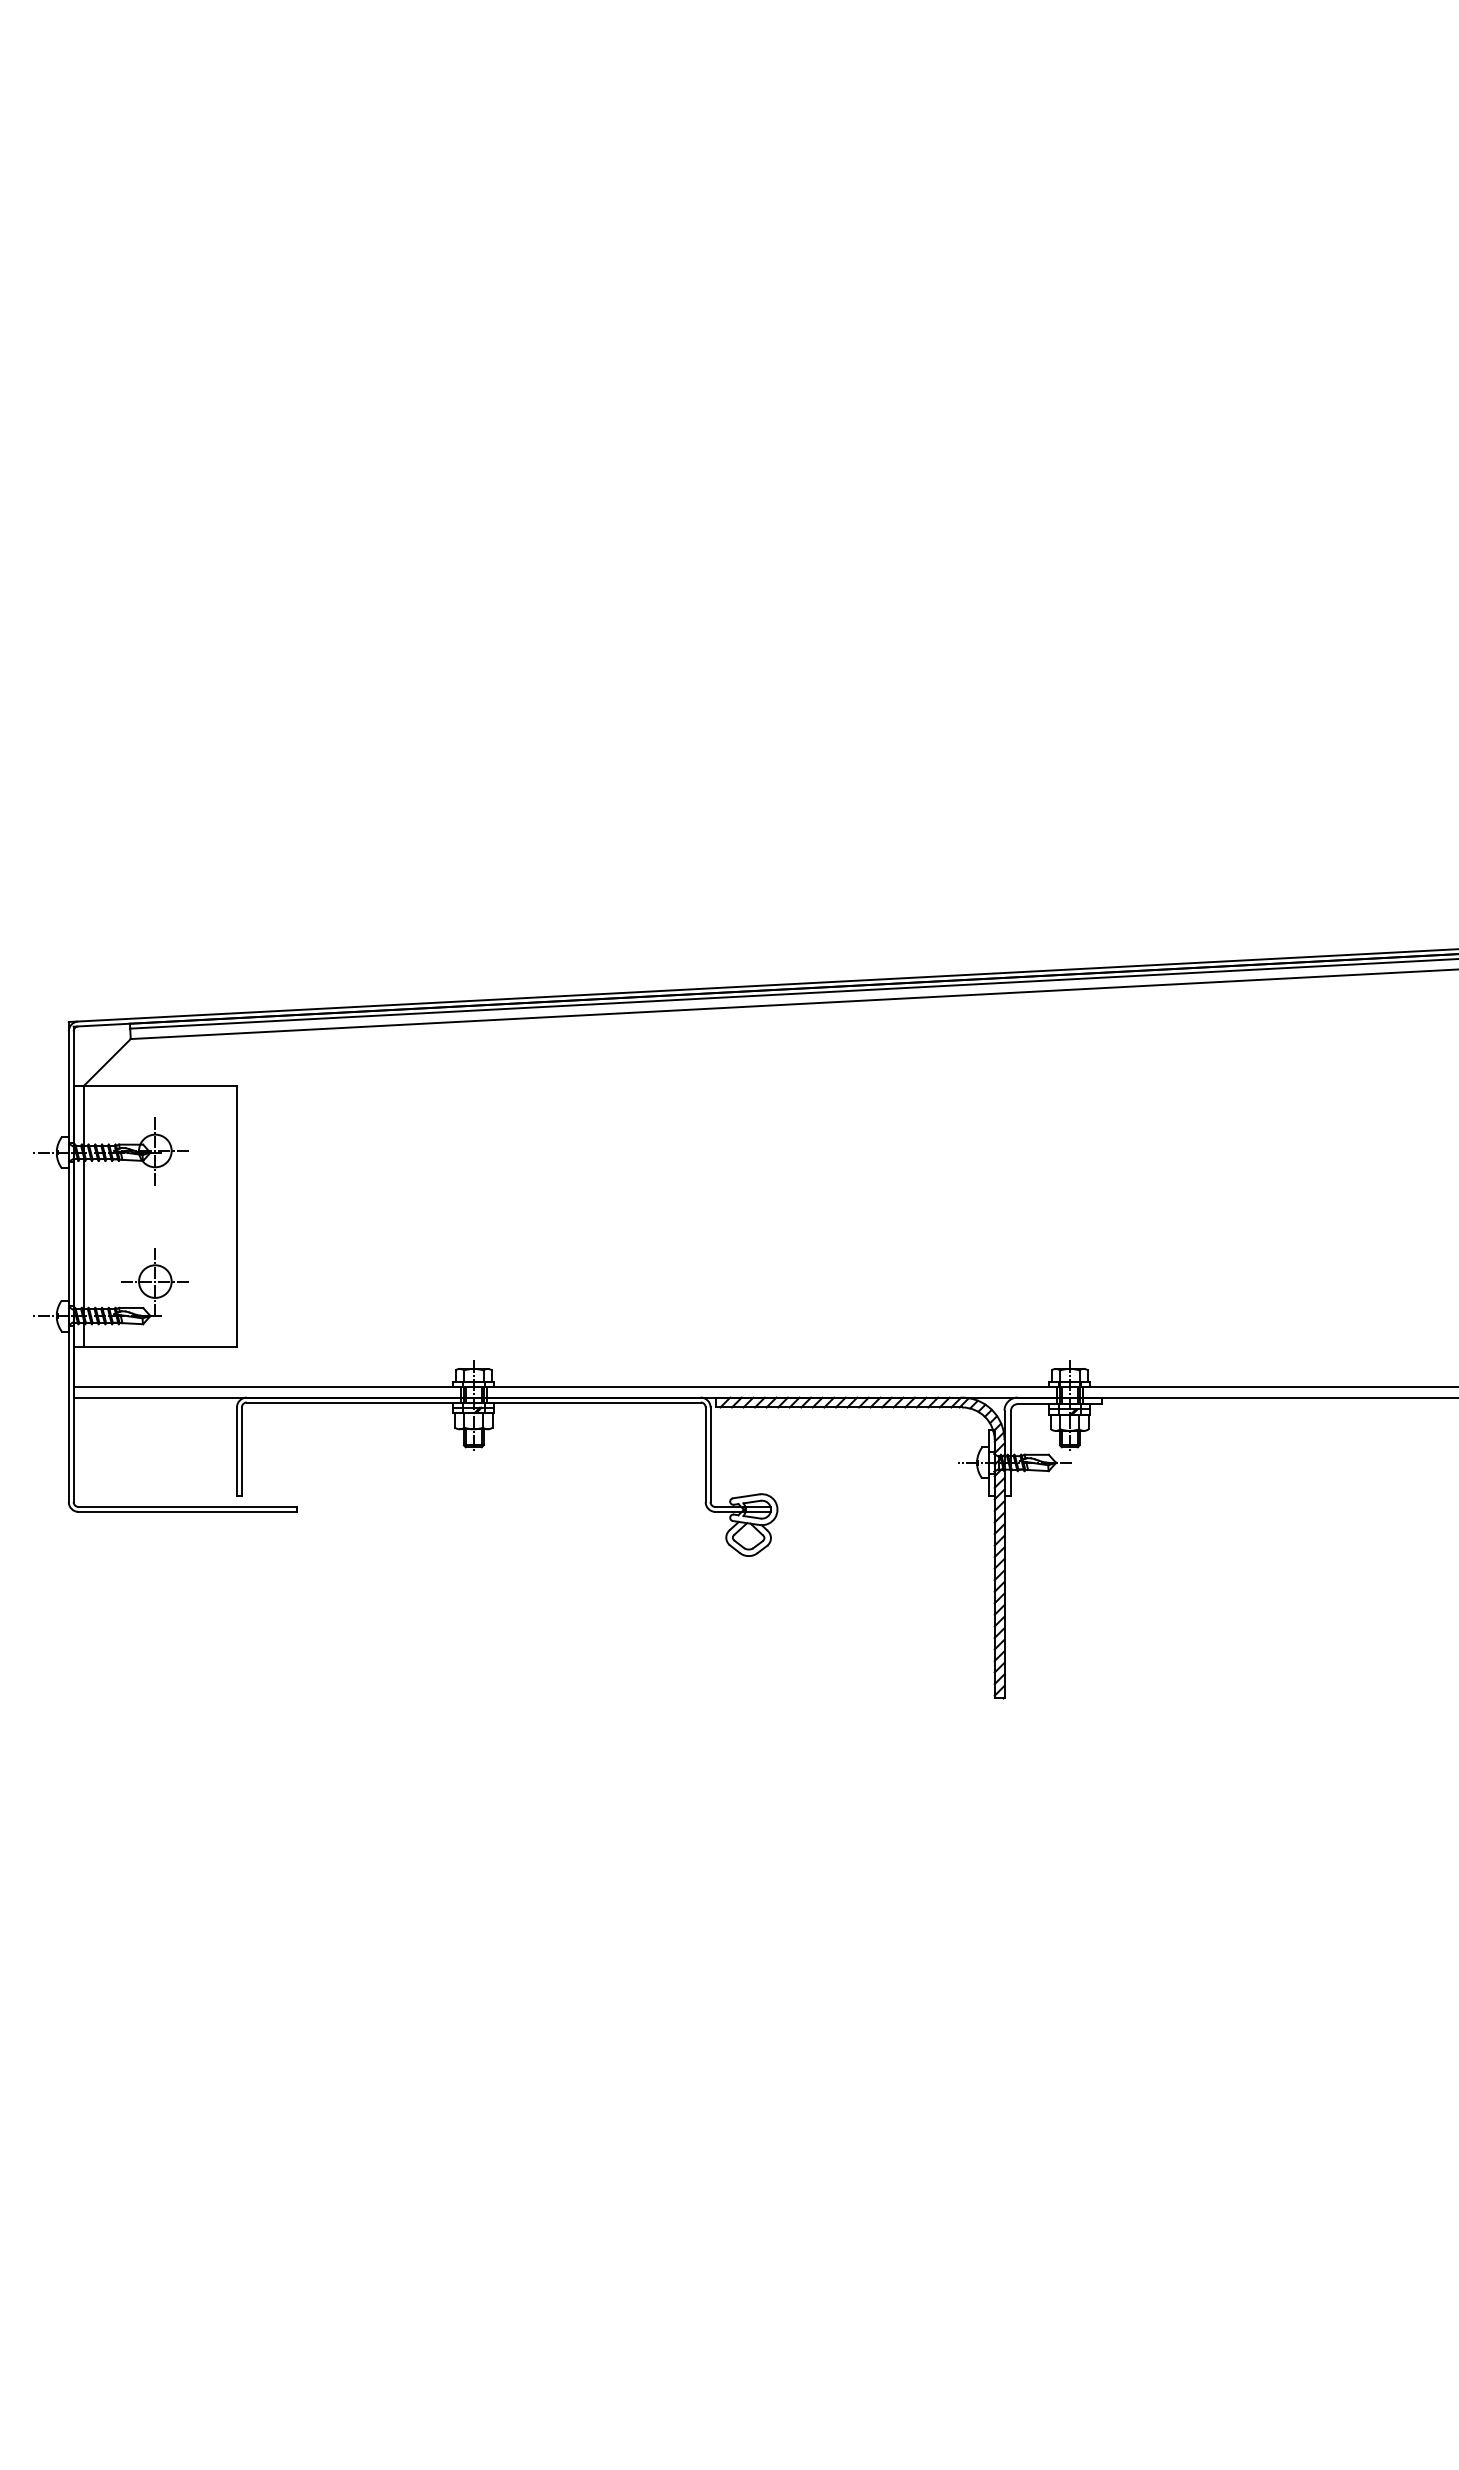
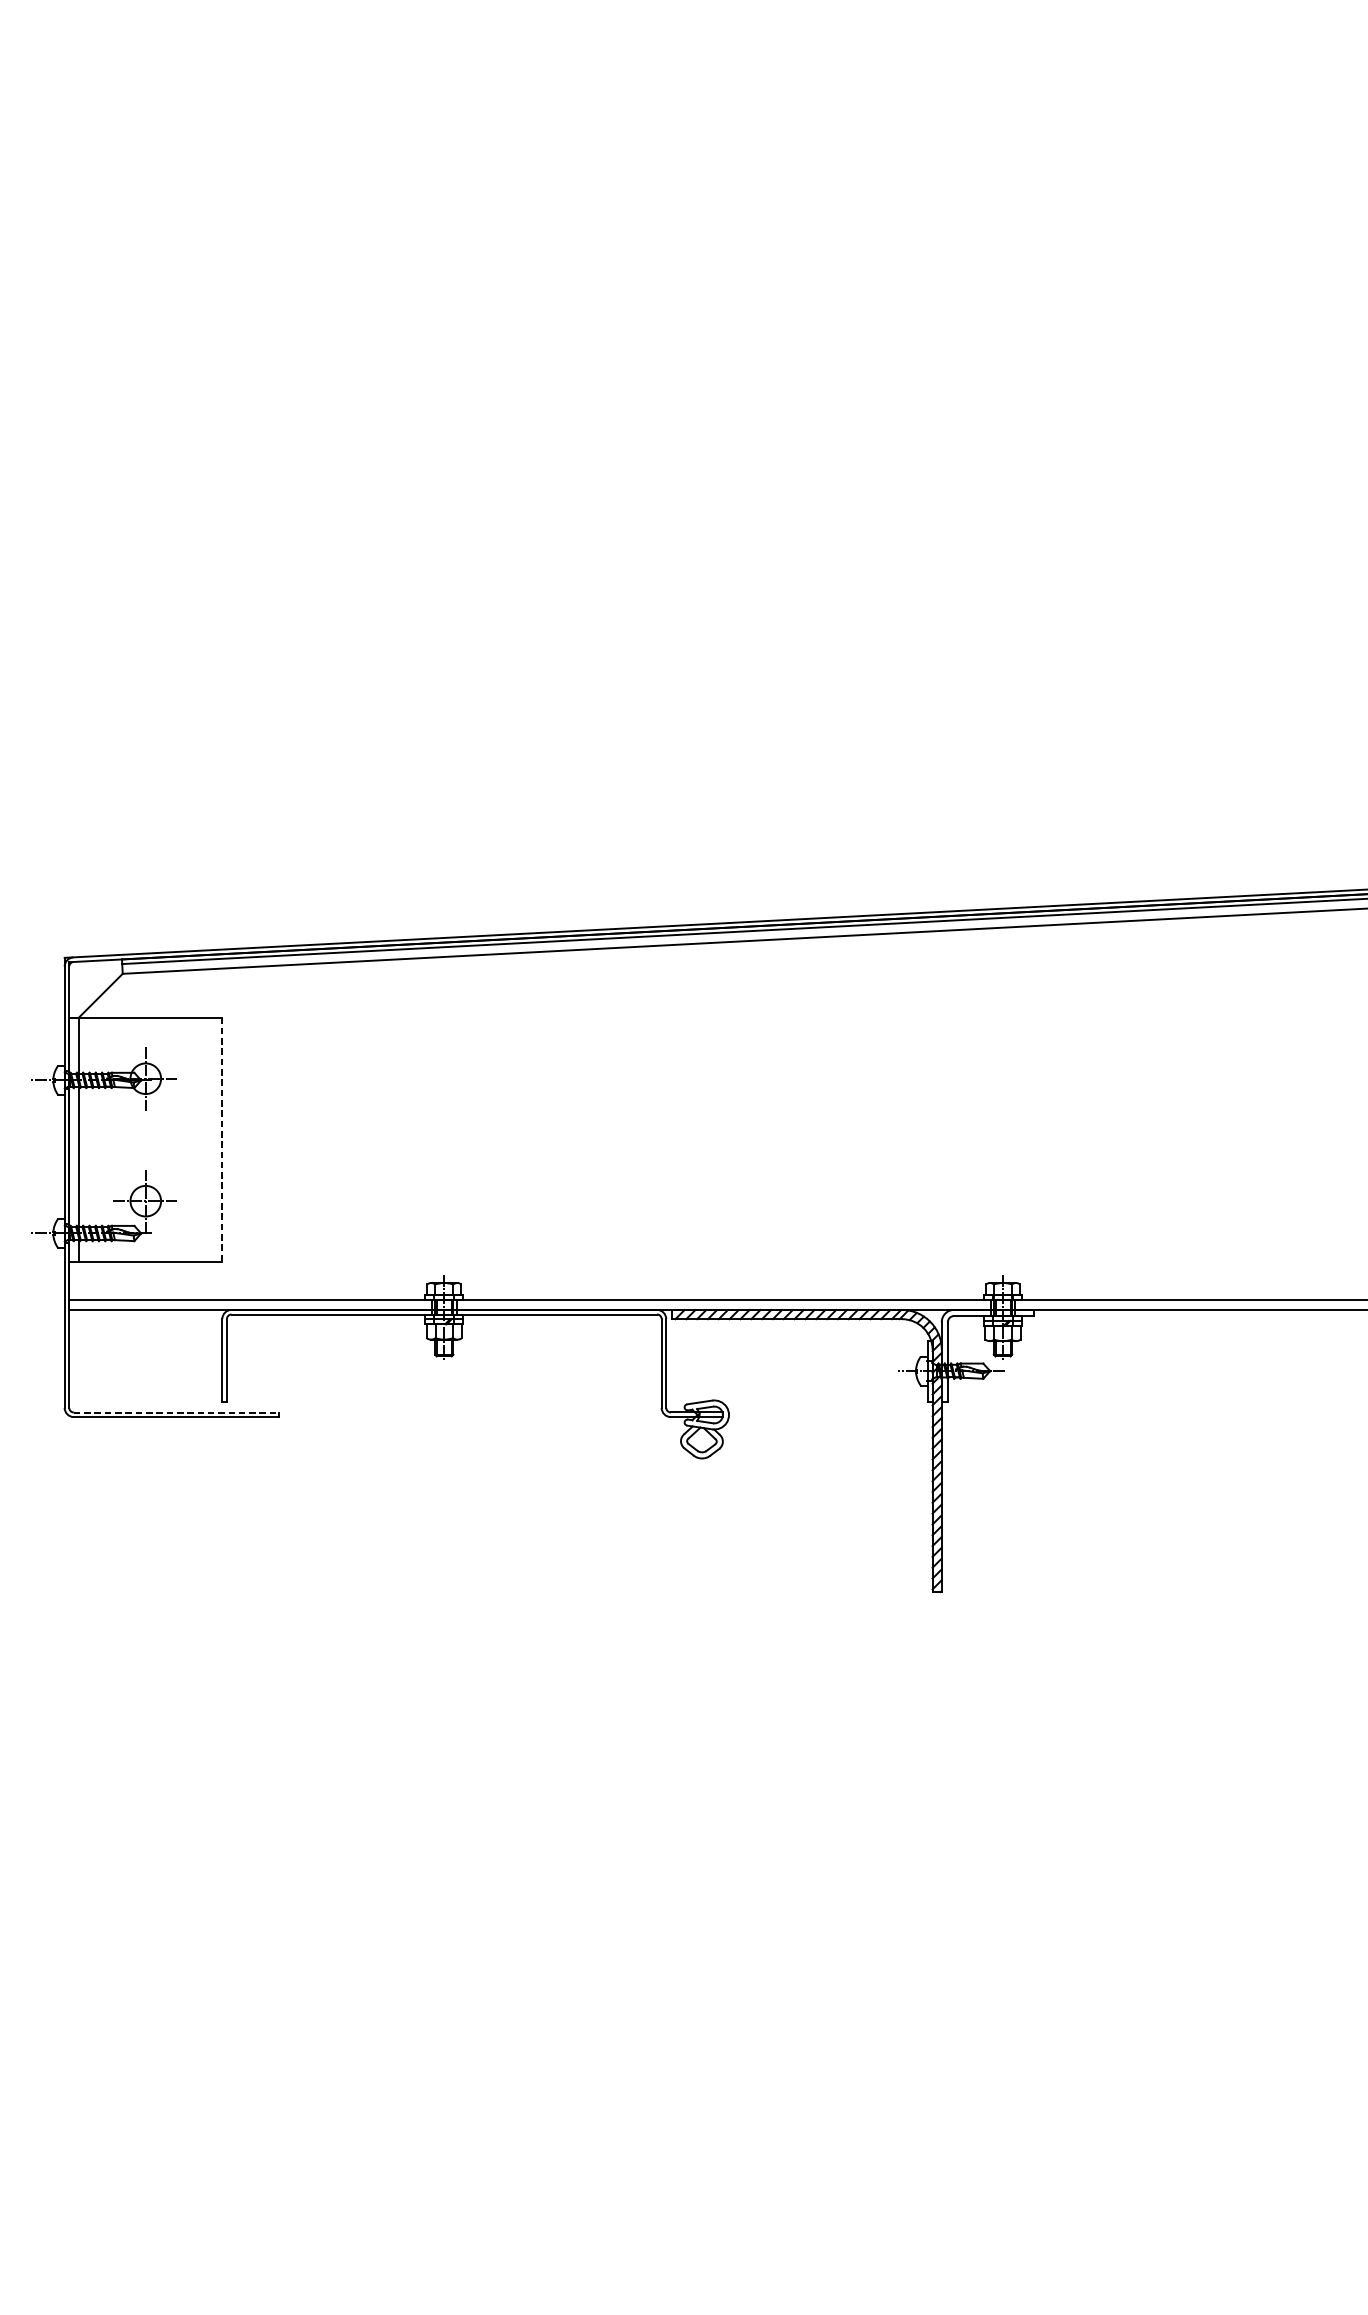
line: (237, 1216) -> (222, 1140), solid -> dashed
line: (188, 1507) -> (176, 1412), solid -> dashed

